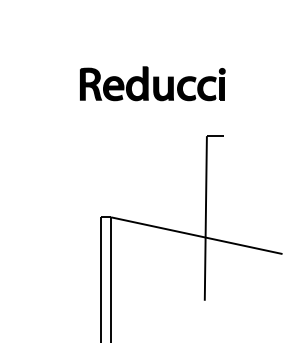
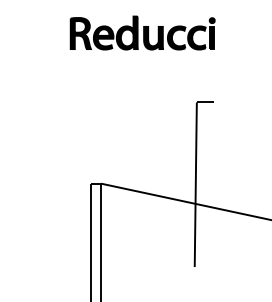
part: (152, 83) -> (142, 32), moved

